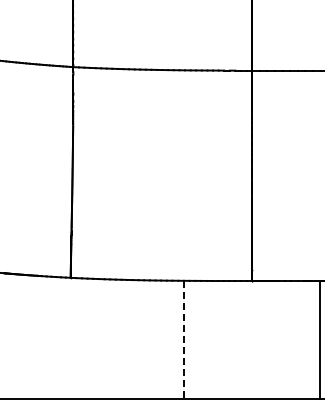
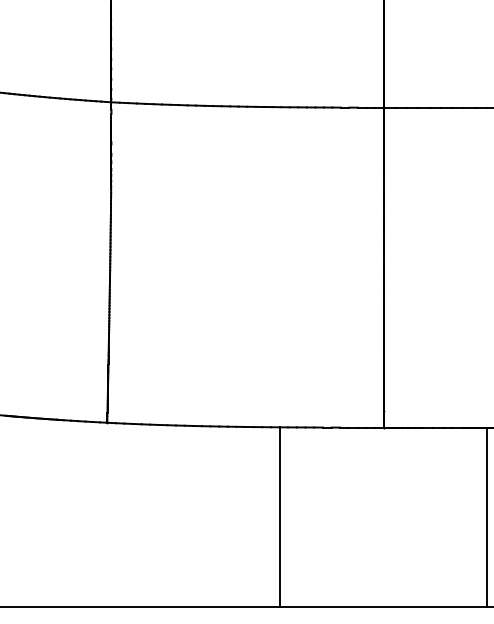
line: (184, 339) -> (280, 516), dashed -> solid

